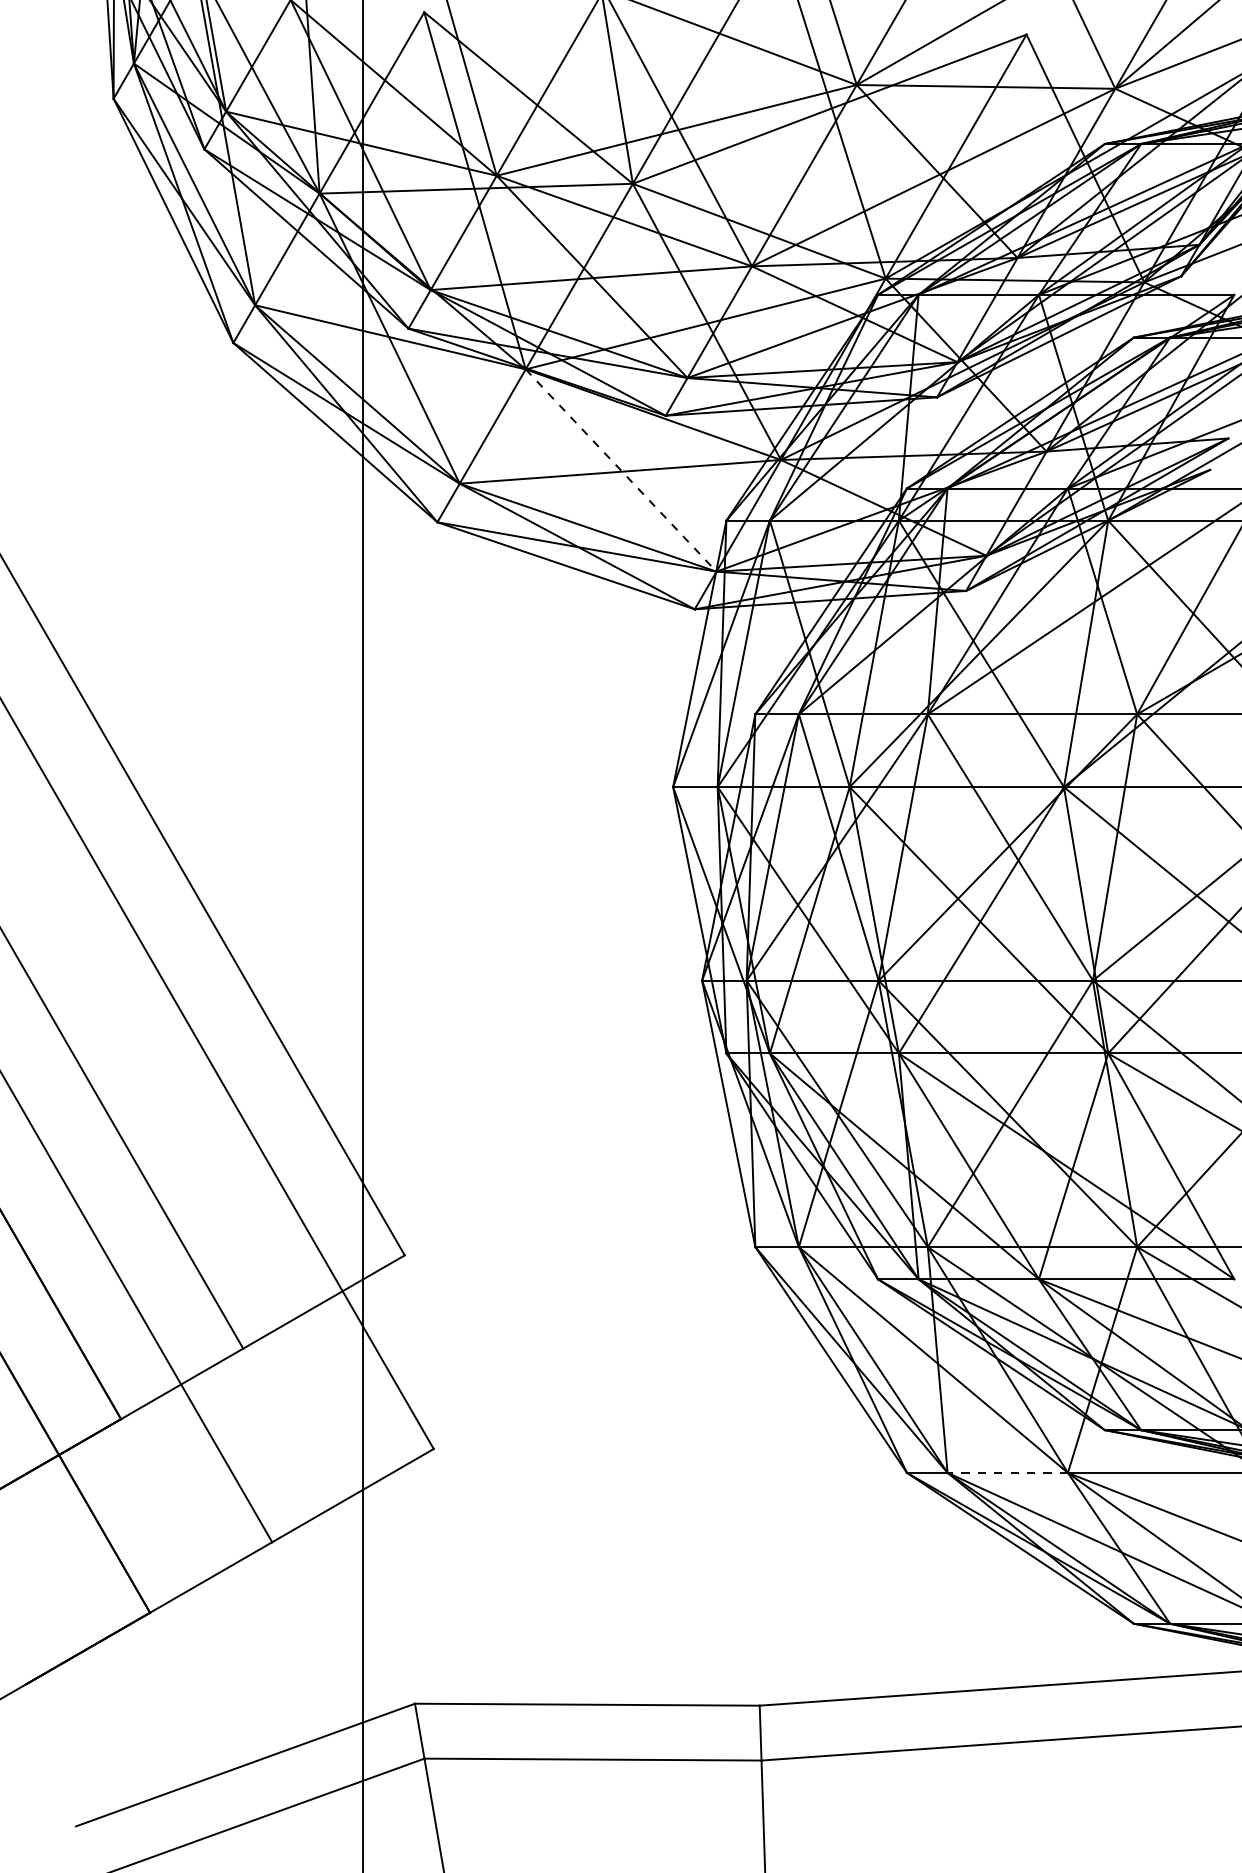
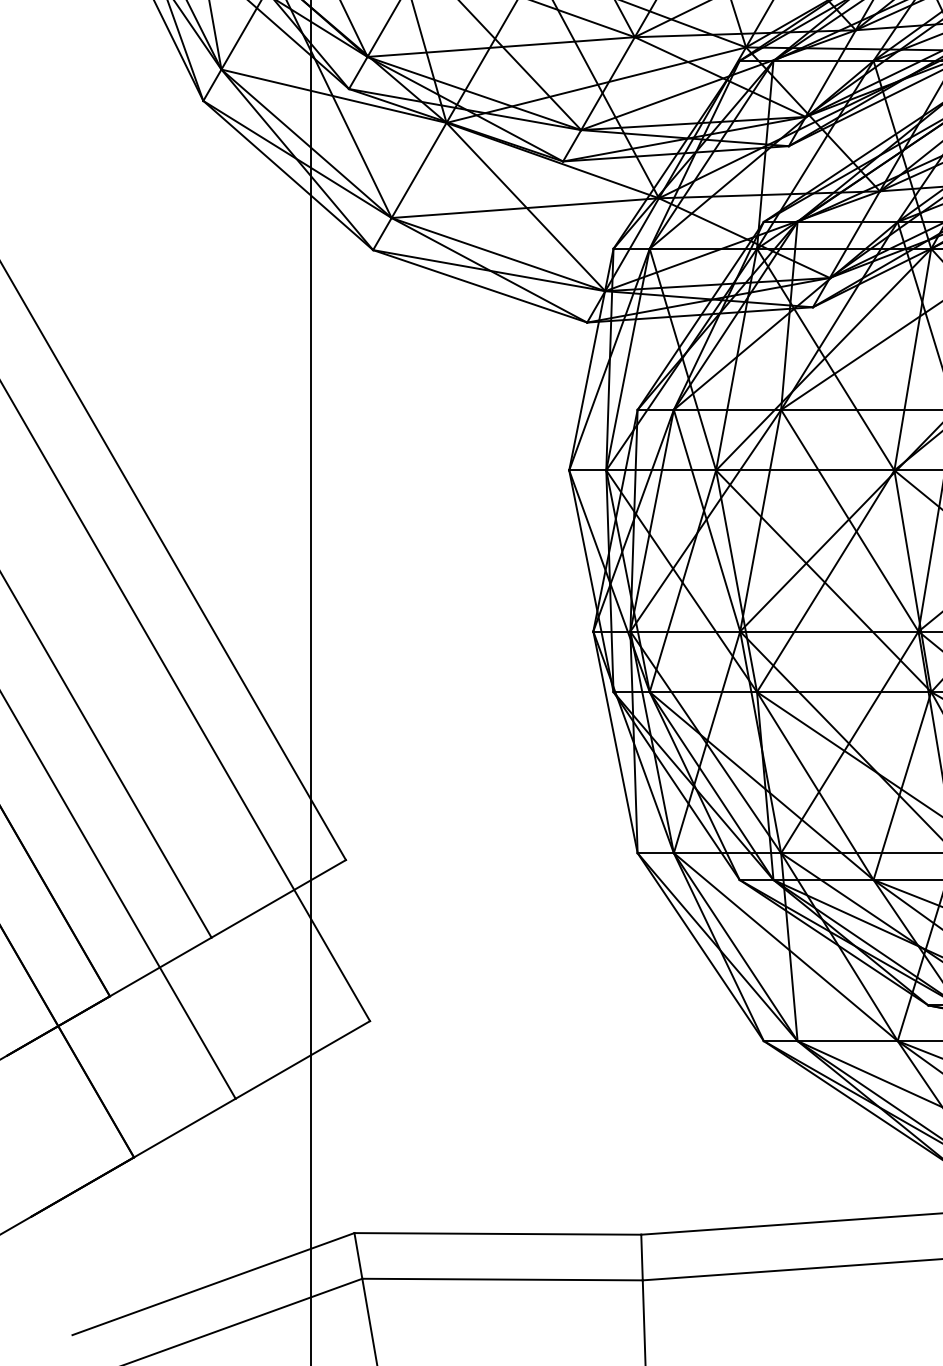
line: (621, 470) -> (526, 207), dashed -> solid
line: (1007, 1472) -> (847, 1040), dashed -> solid

